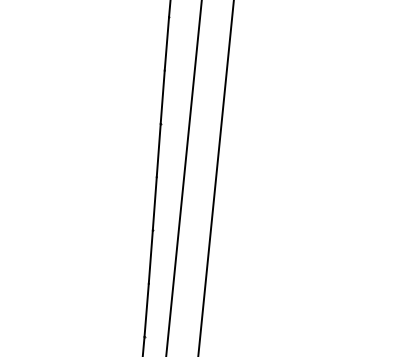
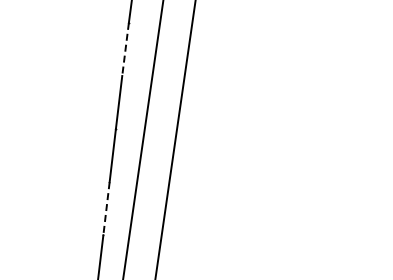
line: (166, 43) -> (125, 49), solid -> dashed
line: (154, 203) -> (106, 208), solid -> dashed

